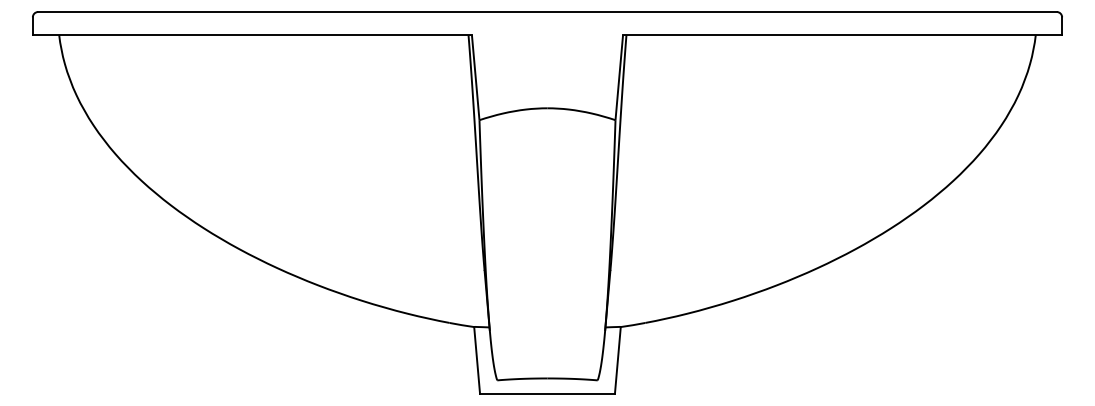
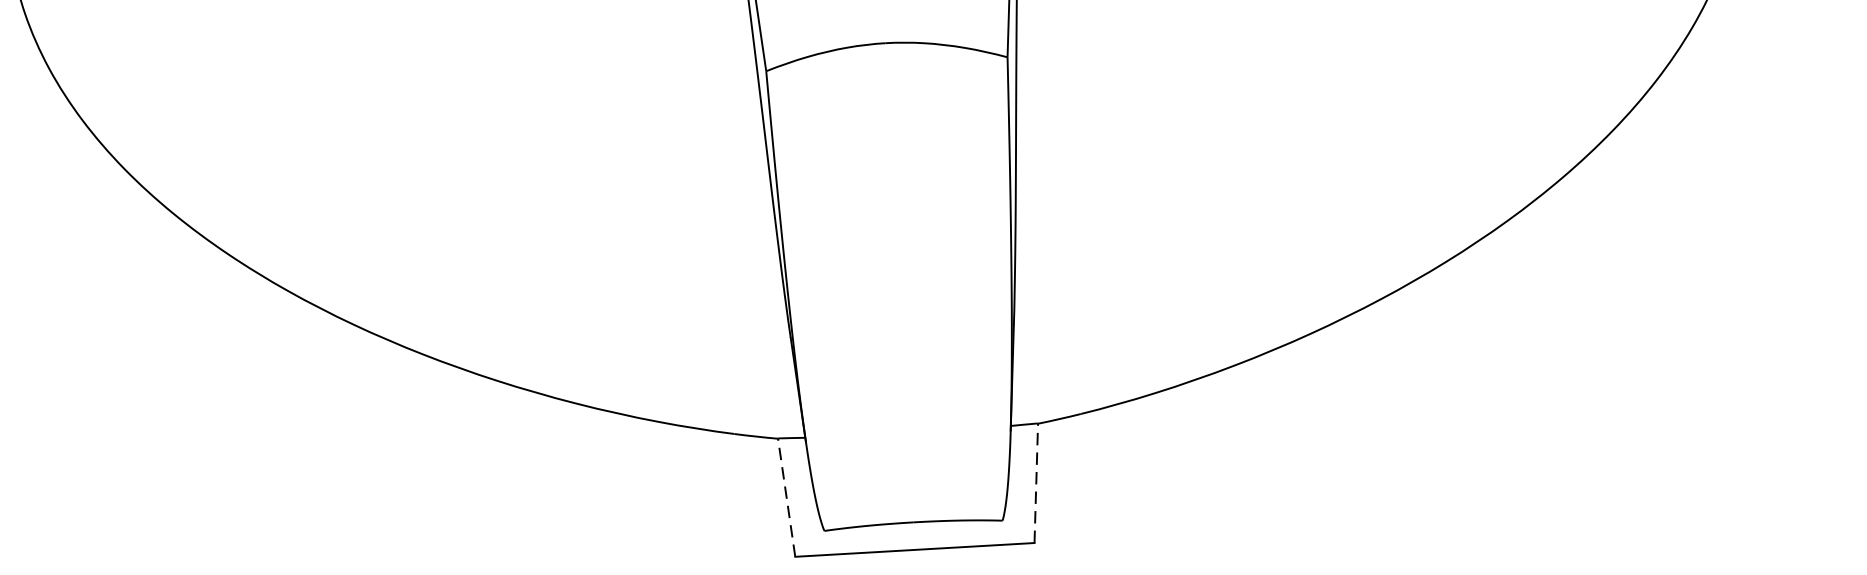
line: (477, 360) -> (787, 497), solid -> dashed
line: (617, 360) -> (1035, 483), solid -> dashed

